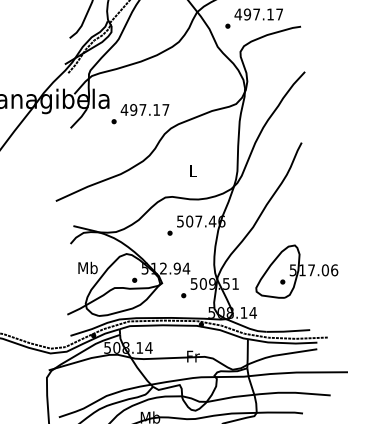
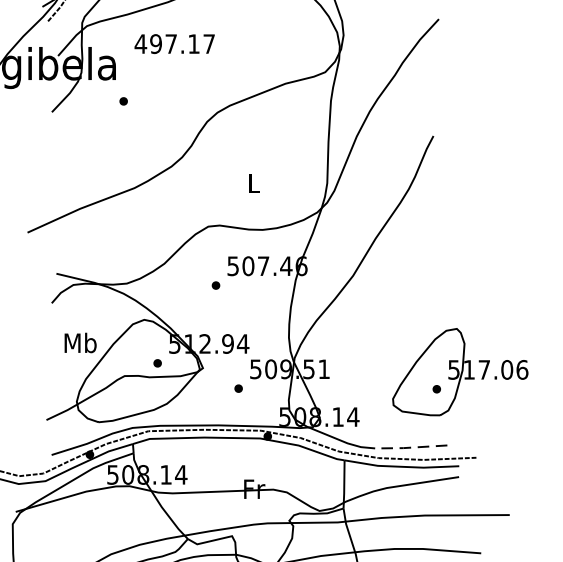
text: (144, 109) -> (173, 43), moved
part: (296, 271) -> (459, 371), moved
line: (287, 331) -> (409, 447), solid -> dashed

